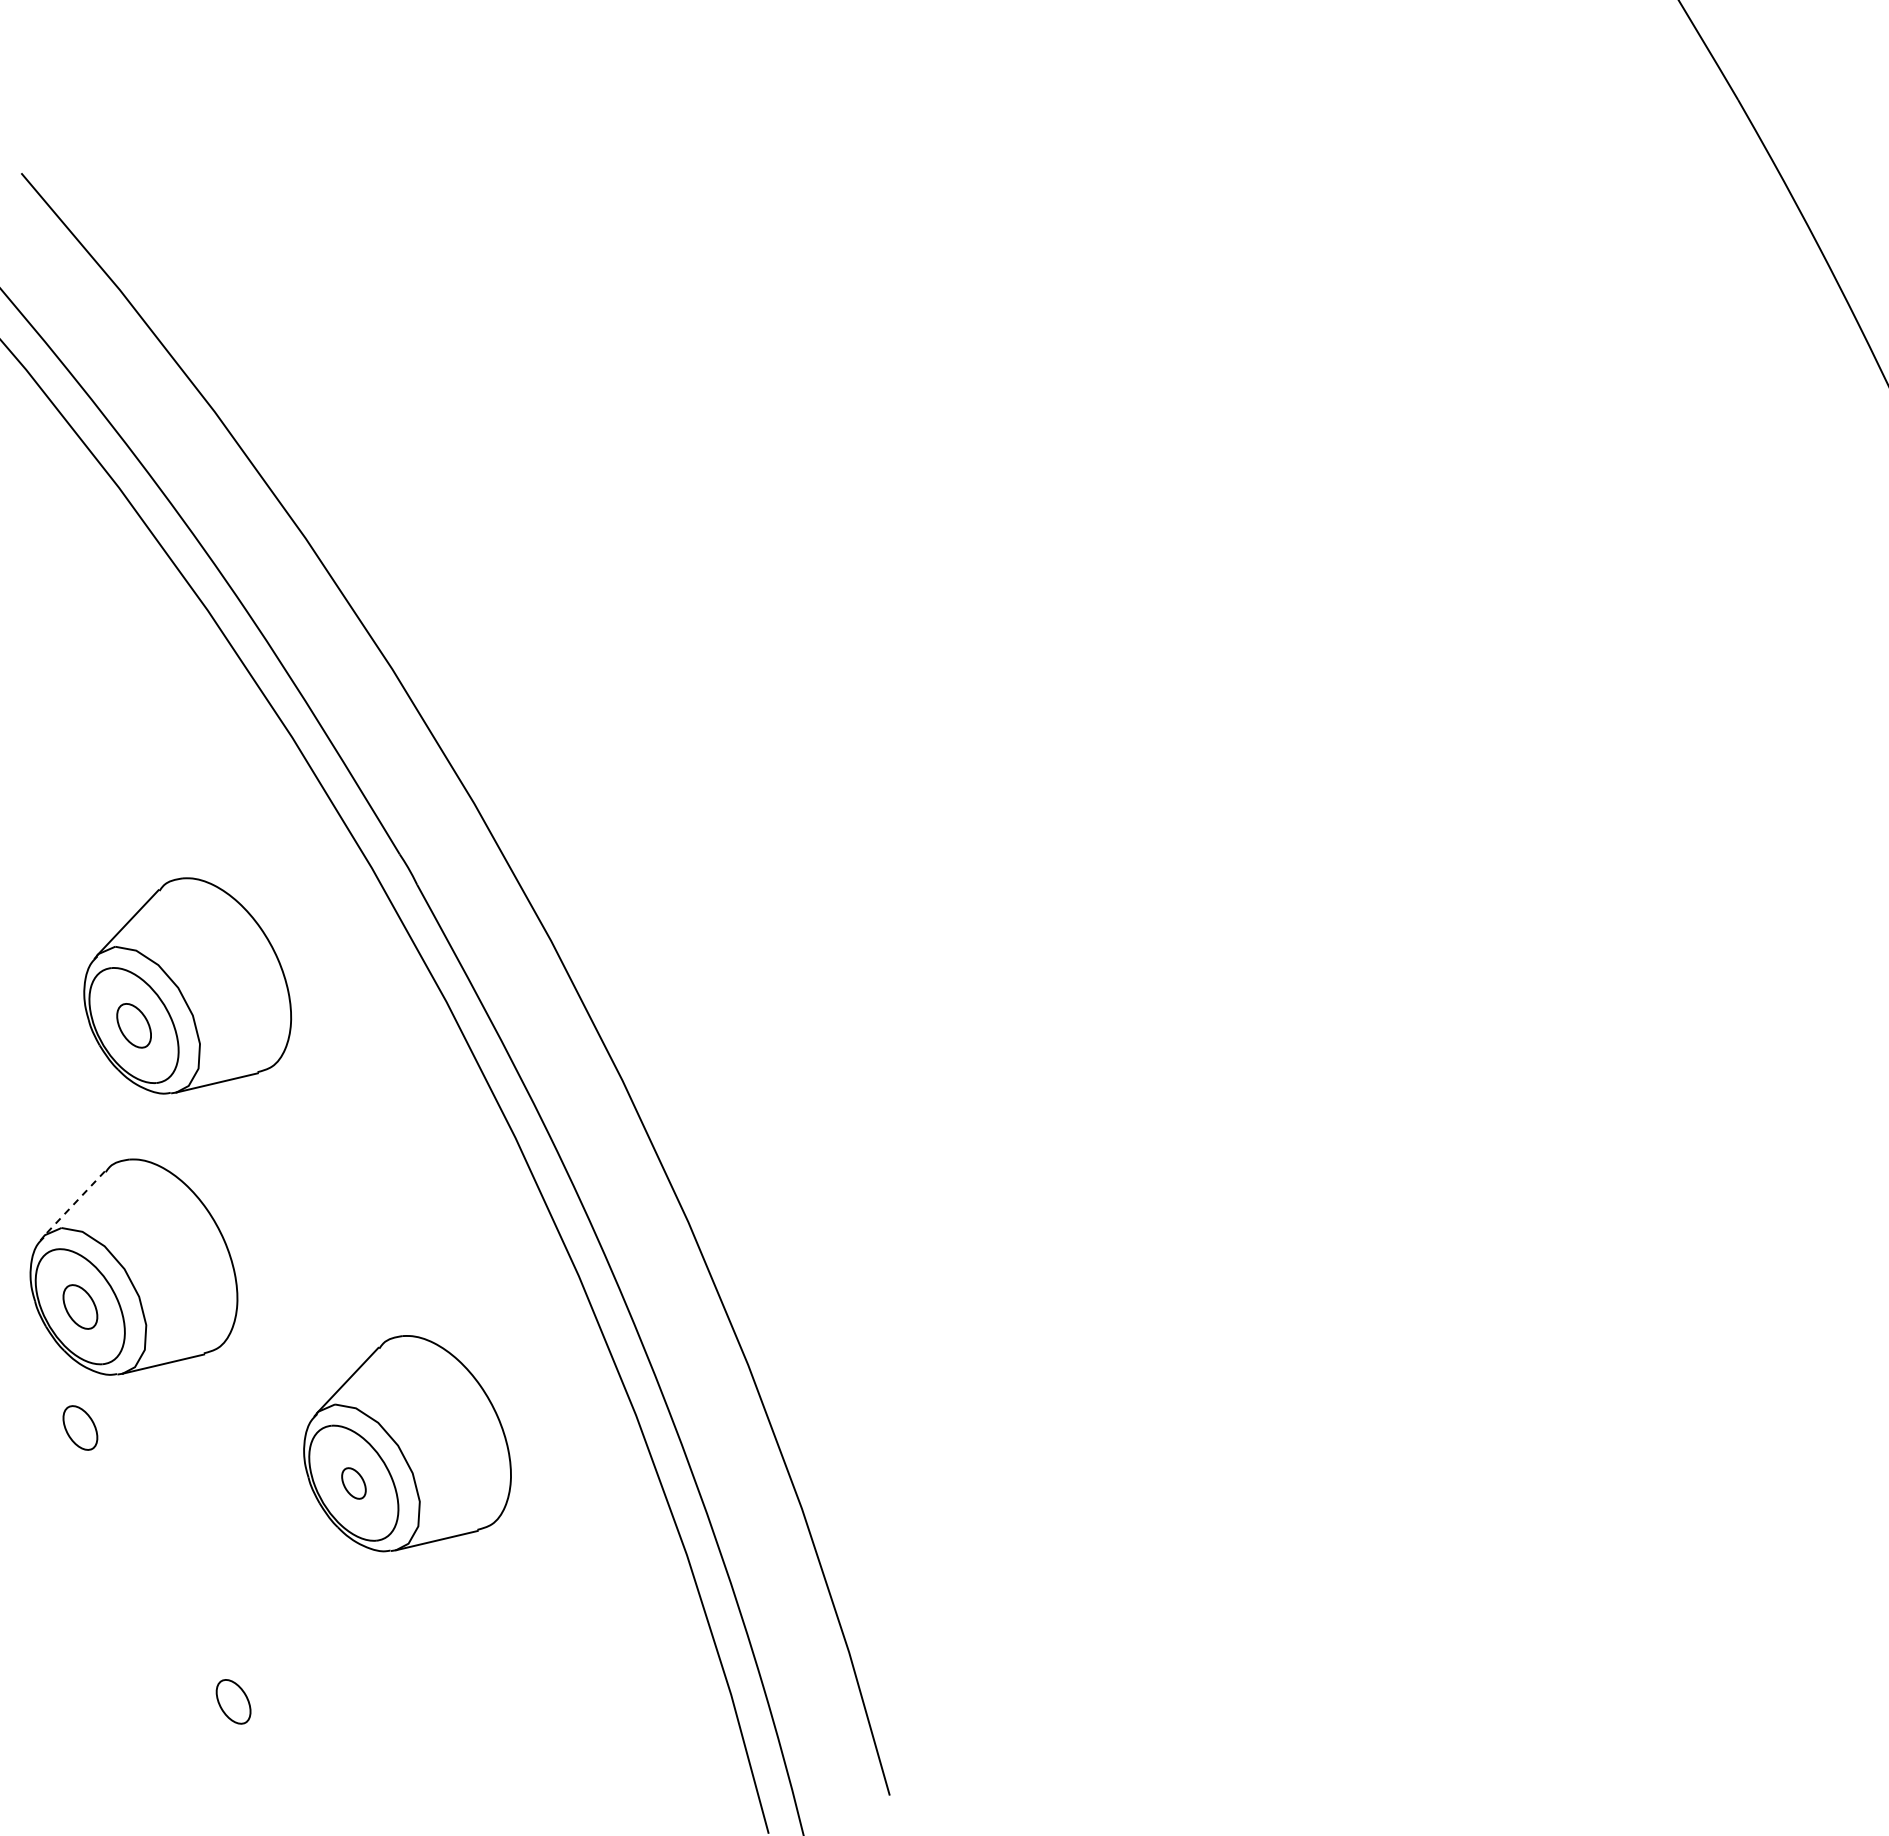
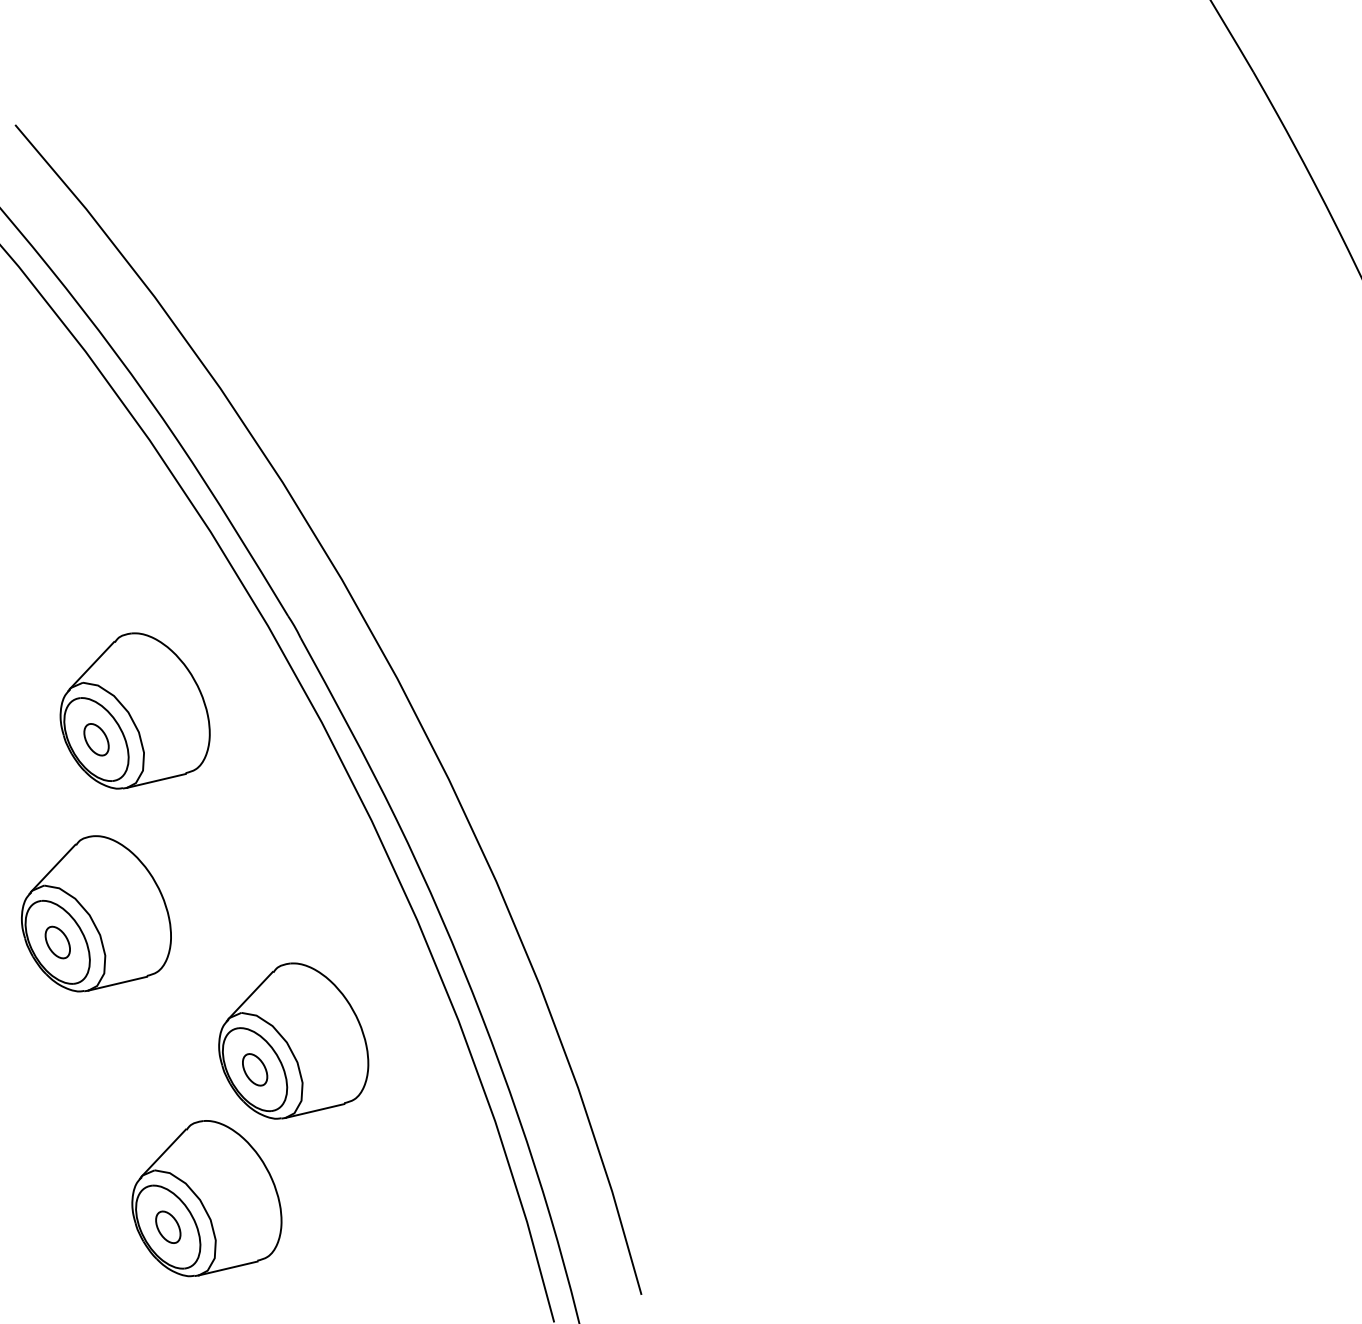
line: (74, 1204) -> (53, 868), dashed -> solid
part: (80, 1427) -> (57, 1029), removed
part: (353, 1483) -> (254, 1069), size x1.43
part: (286, 1661) -> (206, 1198), added

